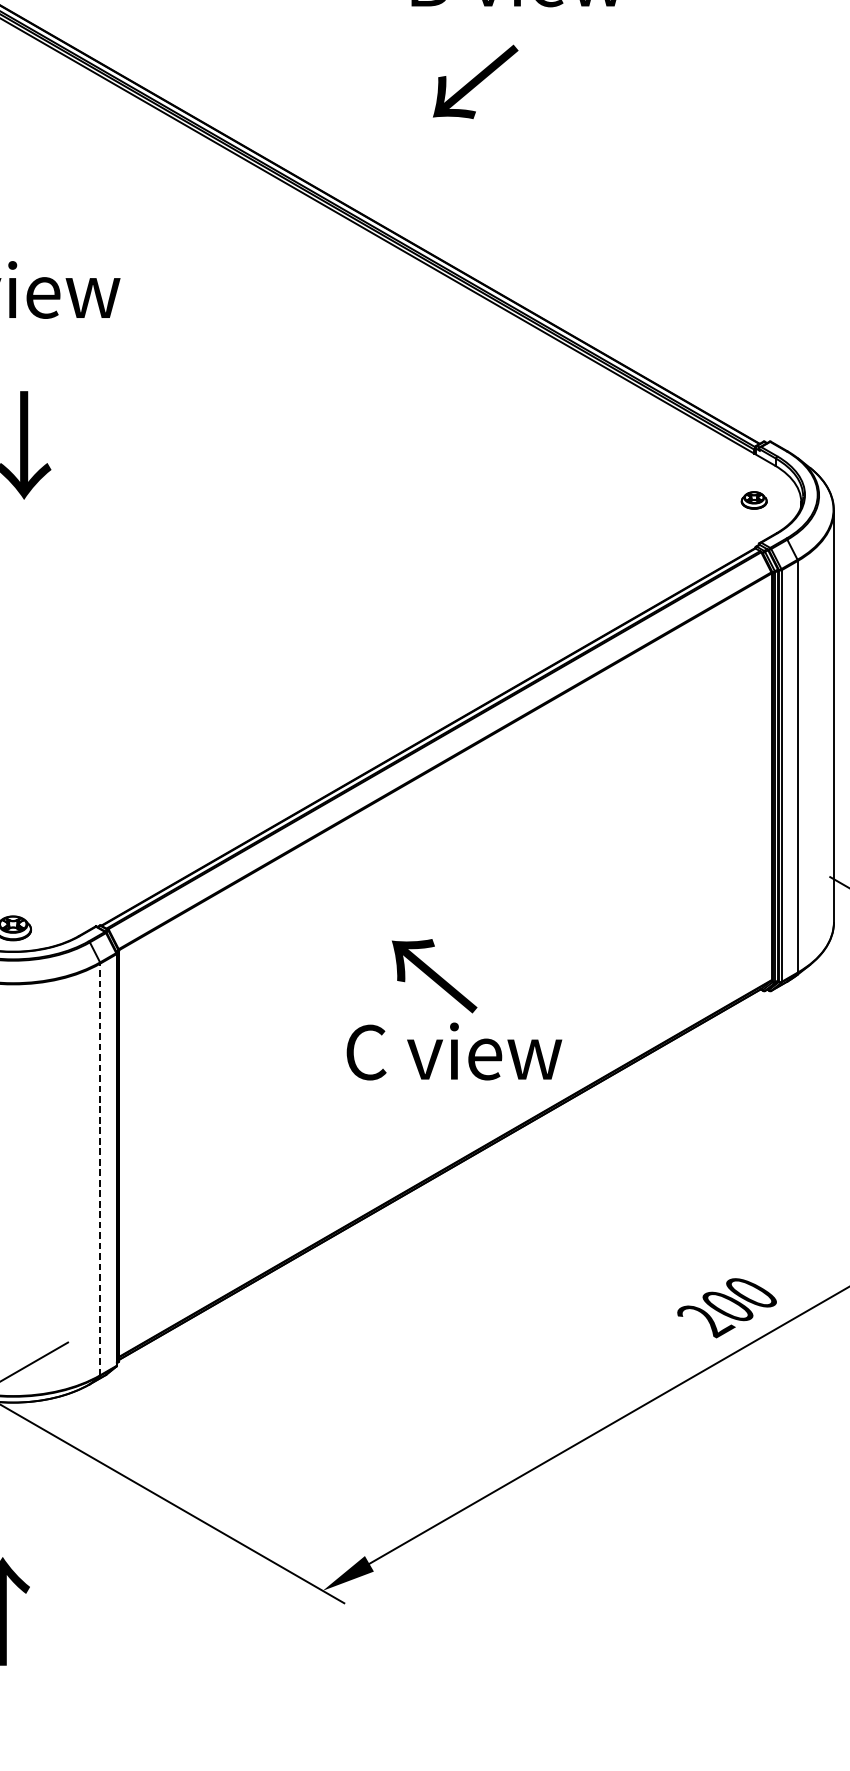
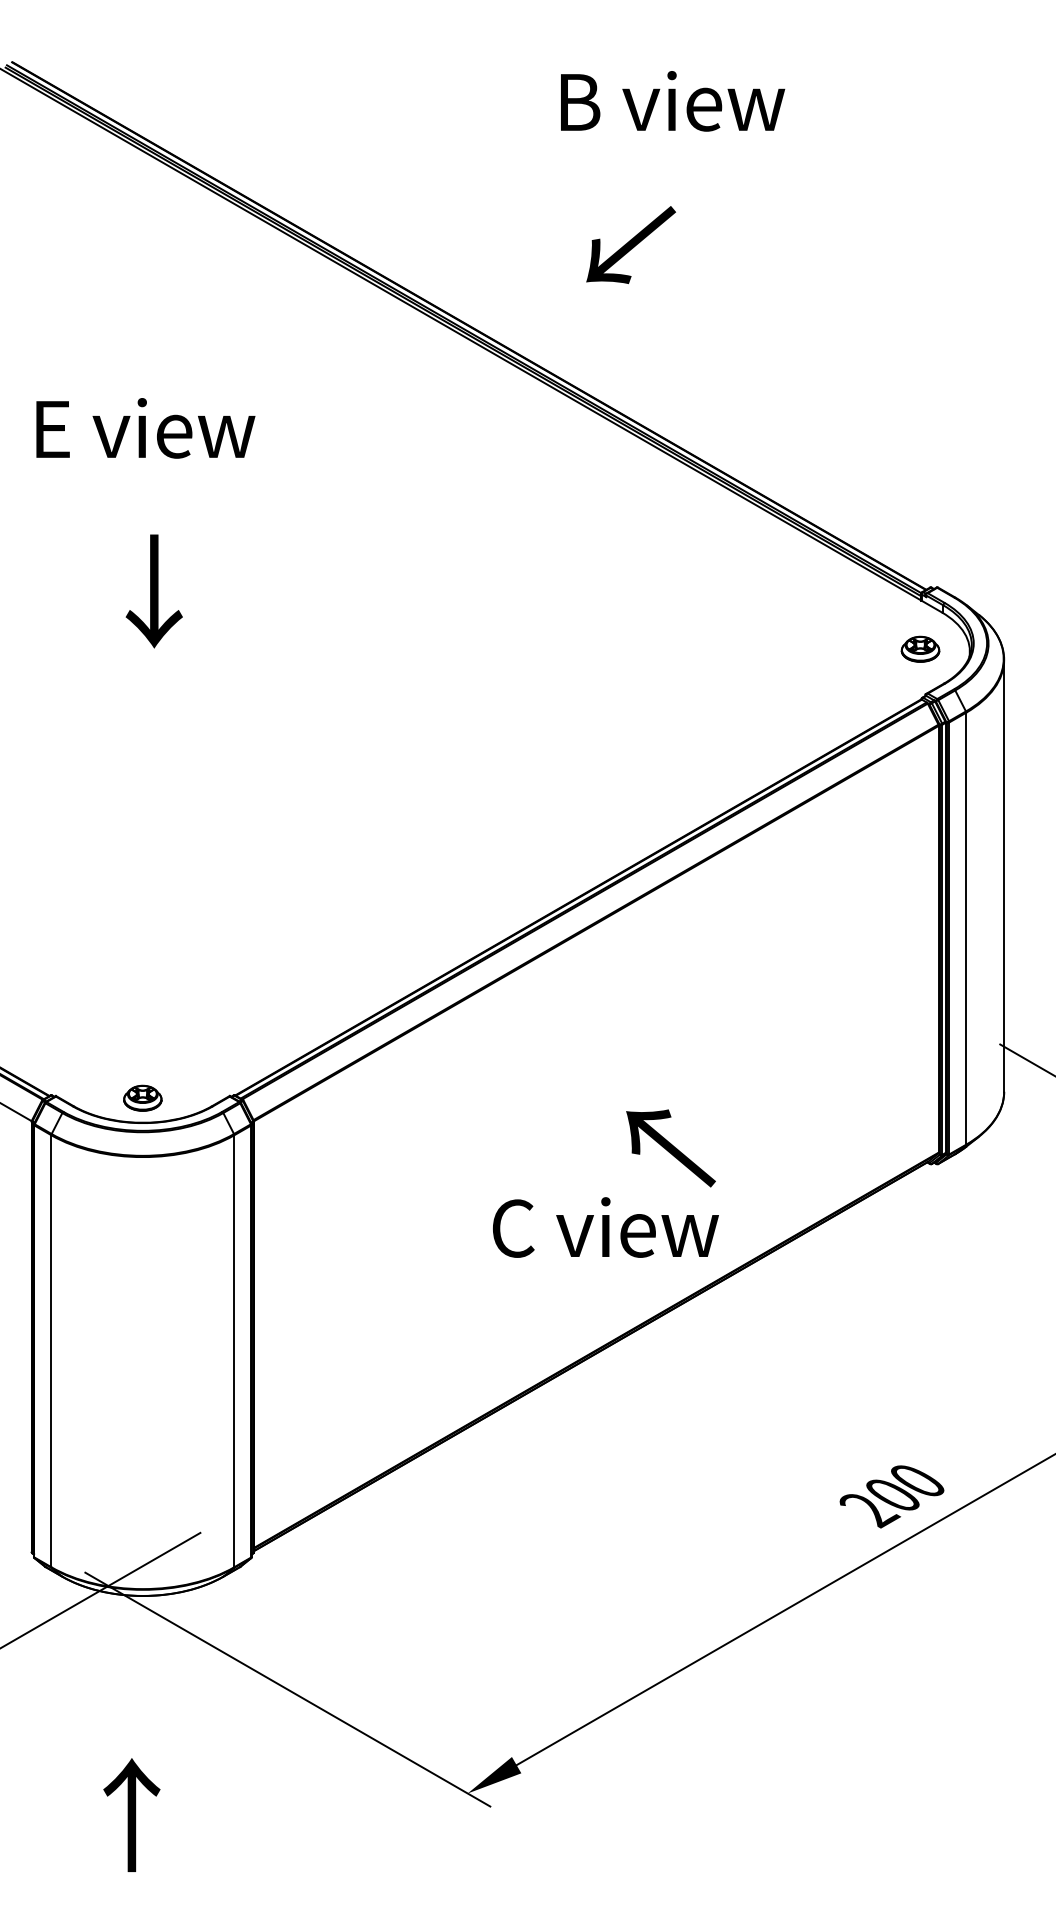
text: (475, 81) -> (630, 244), moved
part: (754, 499) -> (920, 648), size x1.43
text: (434, 976) -> (670, 1148), moved
line: (100, 1169) -> (234, 1351), dashed -> solid

